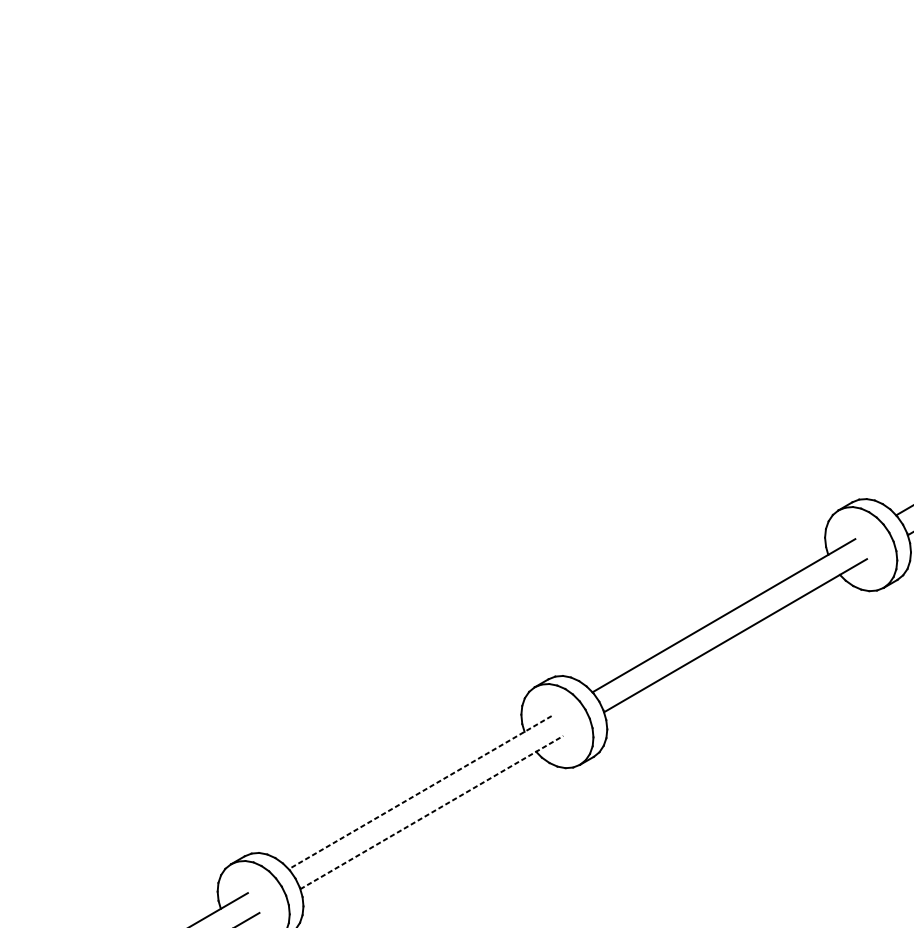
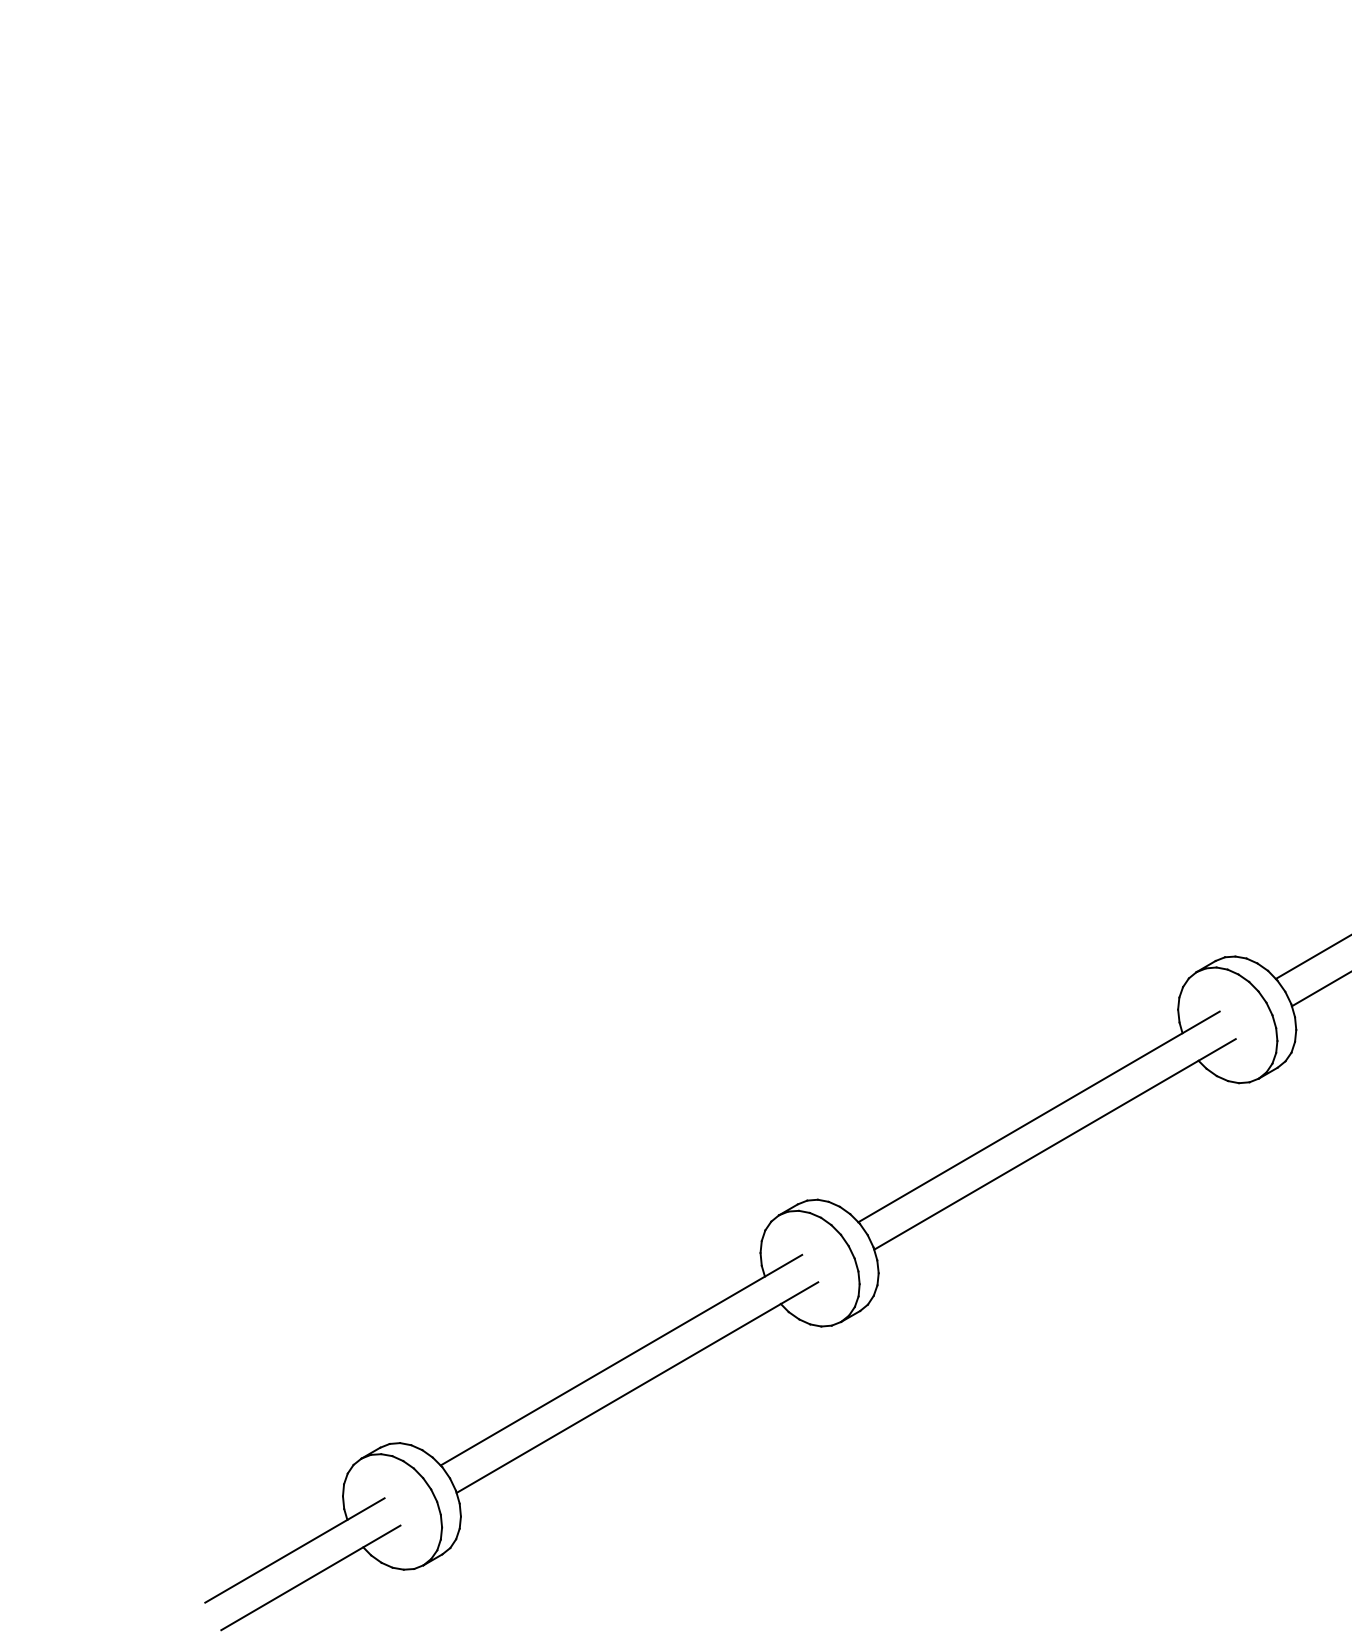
line: (420, 792) -> (621, 1360), dashed -> solid
line: (431, 812) -> (637, 1387), dashed -> solid

